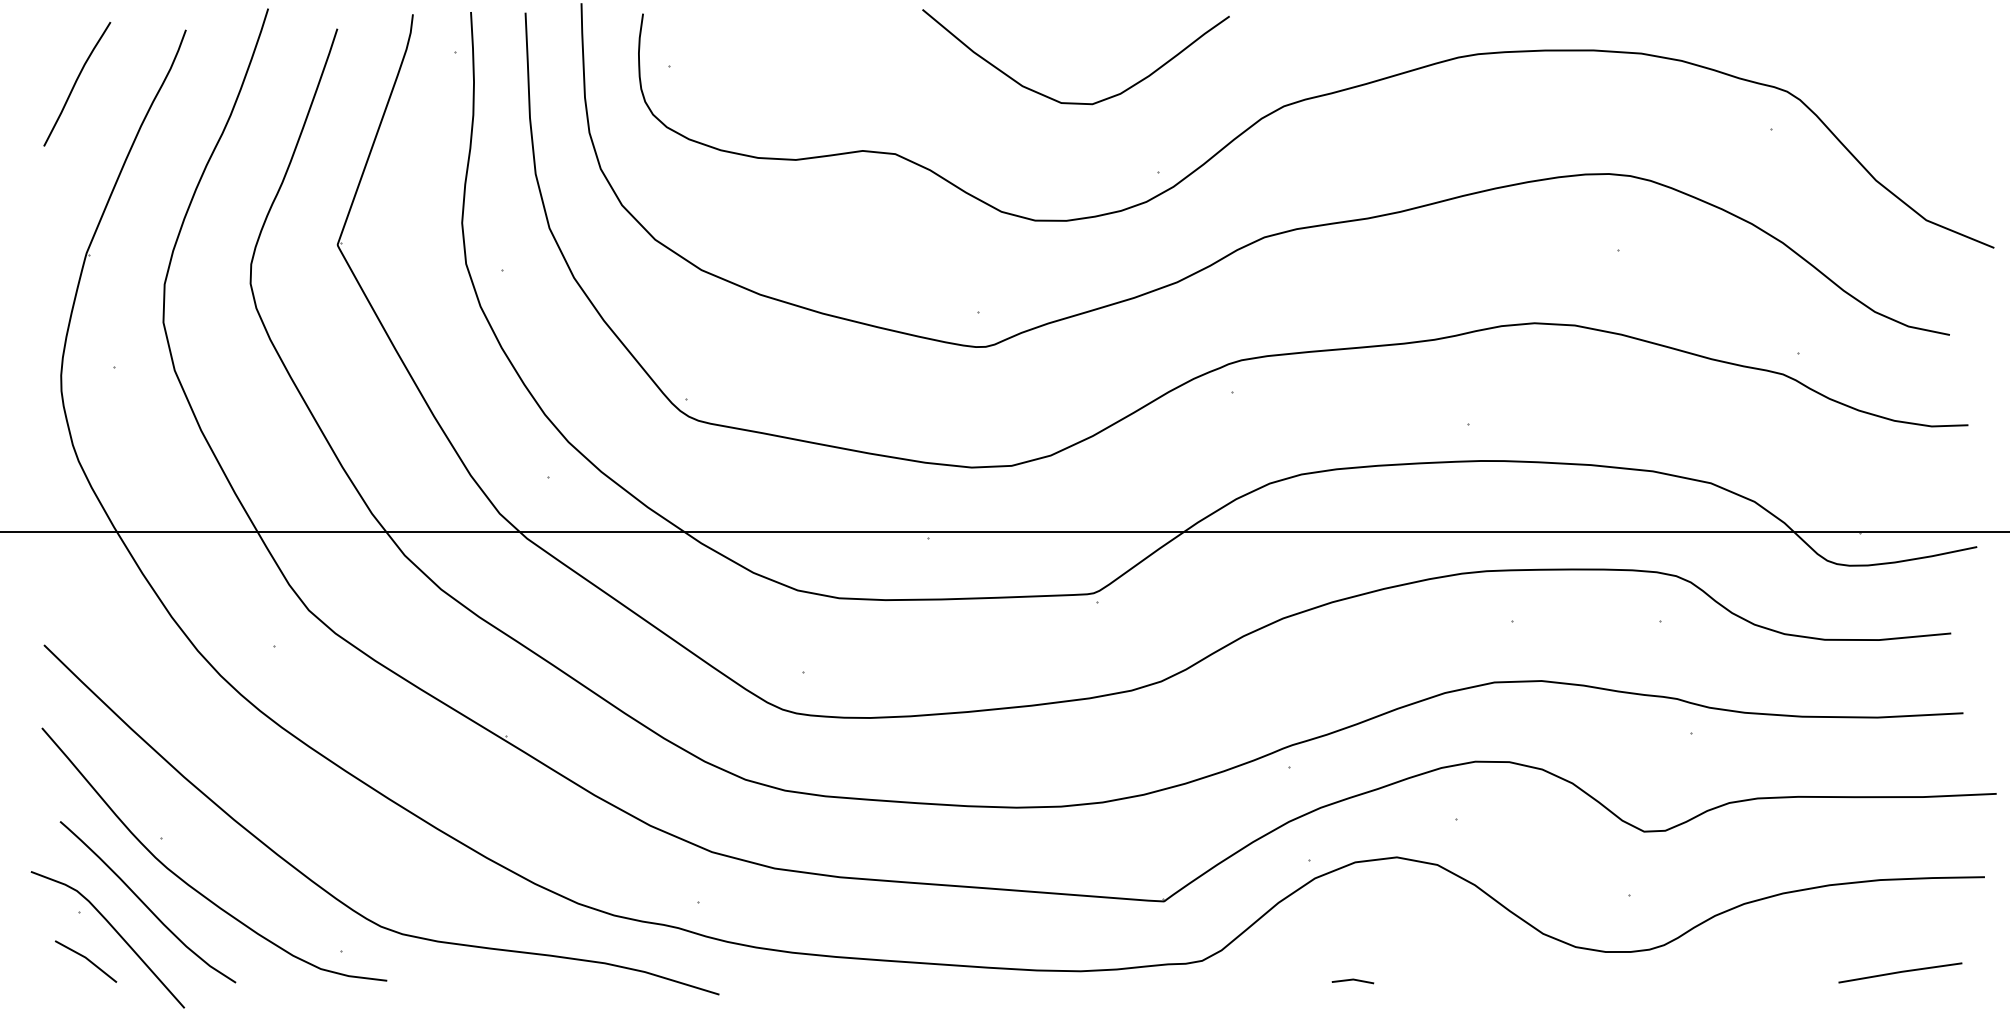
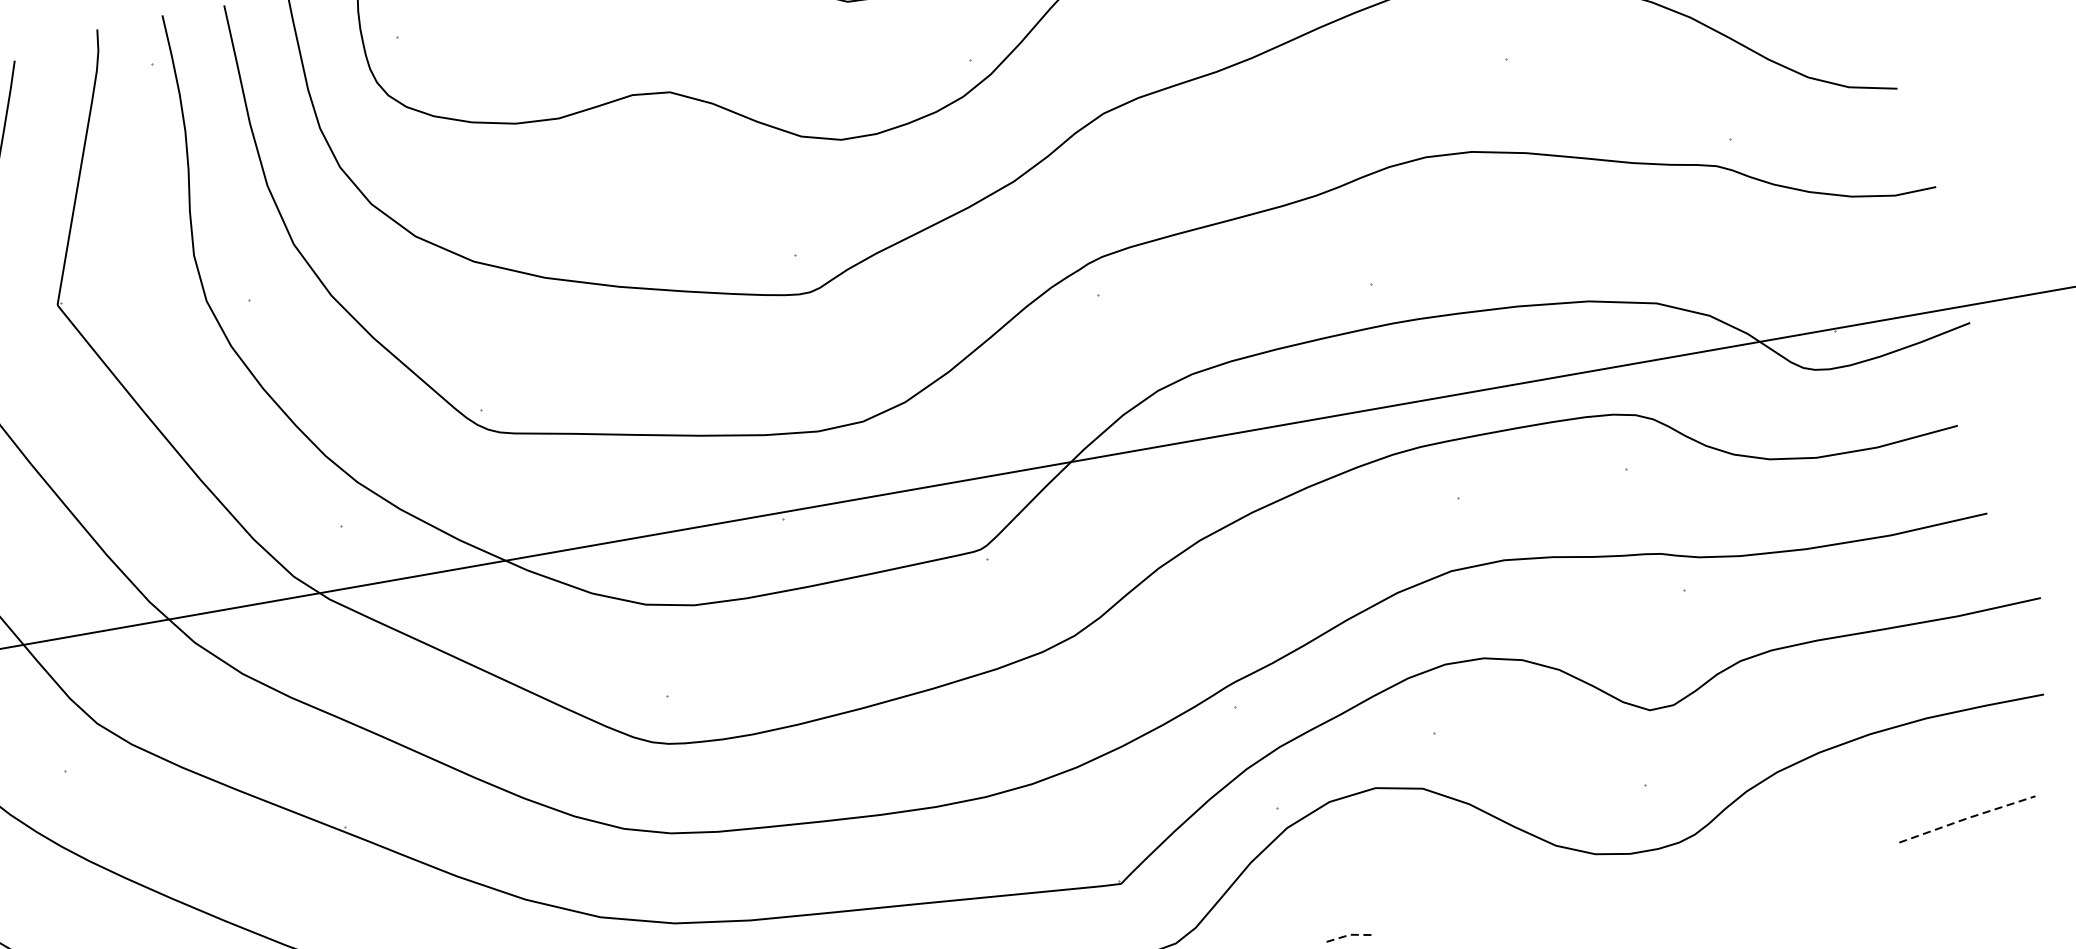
line: (1900, 972) -> (1967, 818), solid -> dashed
line: (1353, 979) -> (1350, 934), solid -> dashed

